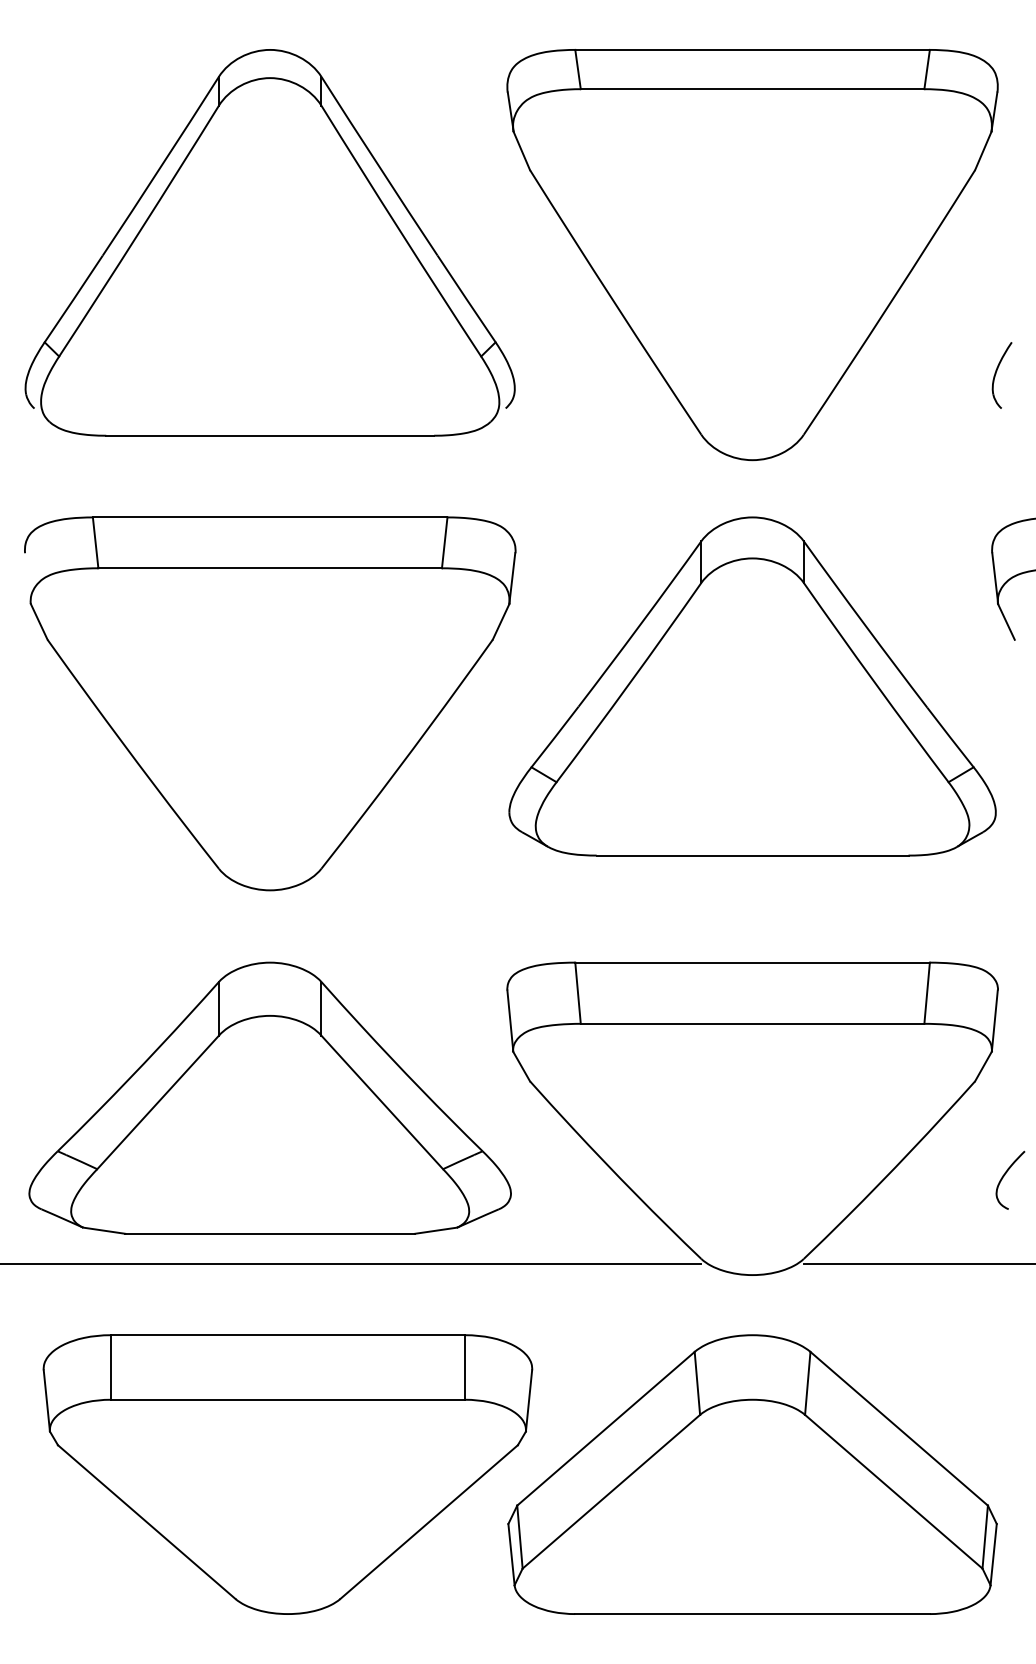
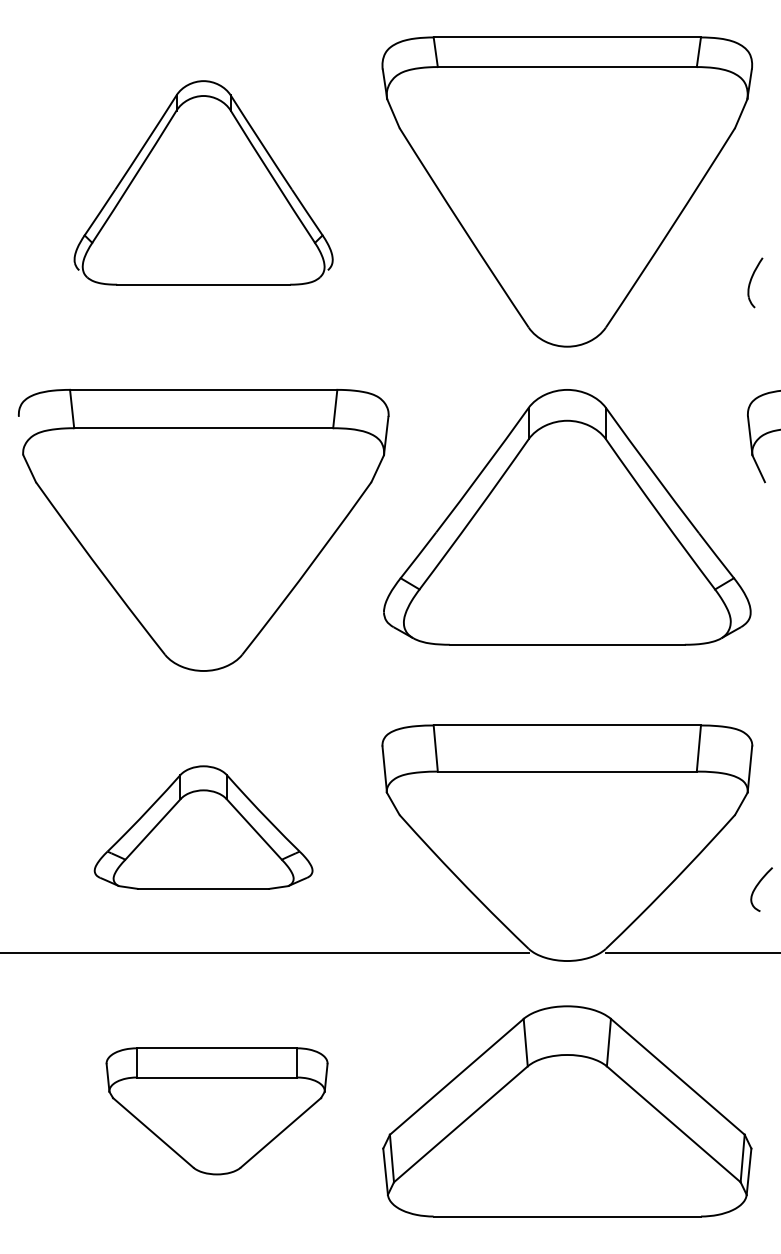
part: (269, 242) -> (203, 182), size x0.7
part: (269, 1097) -> (203, 827), size x0.6
part: (287, 1474) -> (216, 1111), size x0.6

